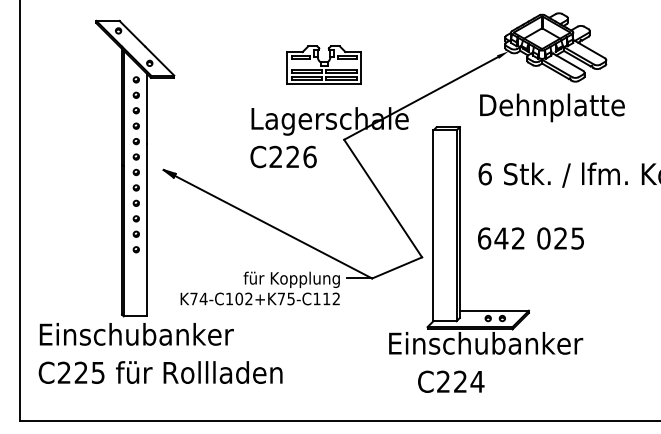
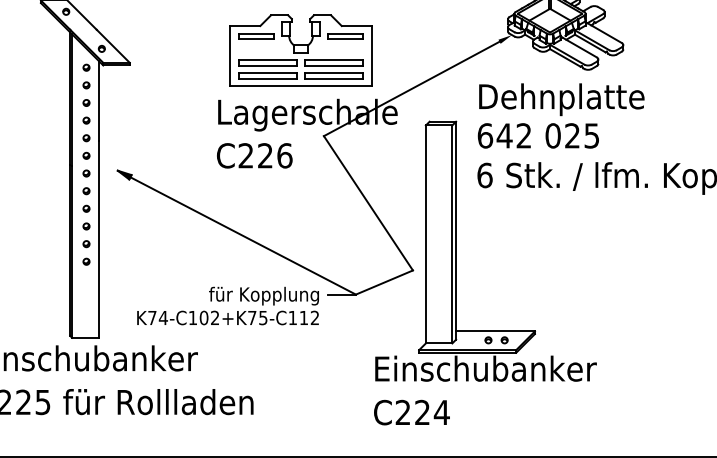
part: (323, 64) -> (300, 50), size x1.67
text: (530, 238) -> (537, 135), moved
text: (451, 381) -> (412, 412), moved

